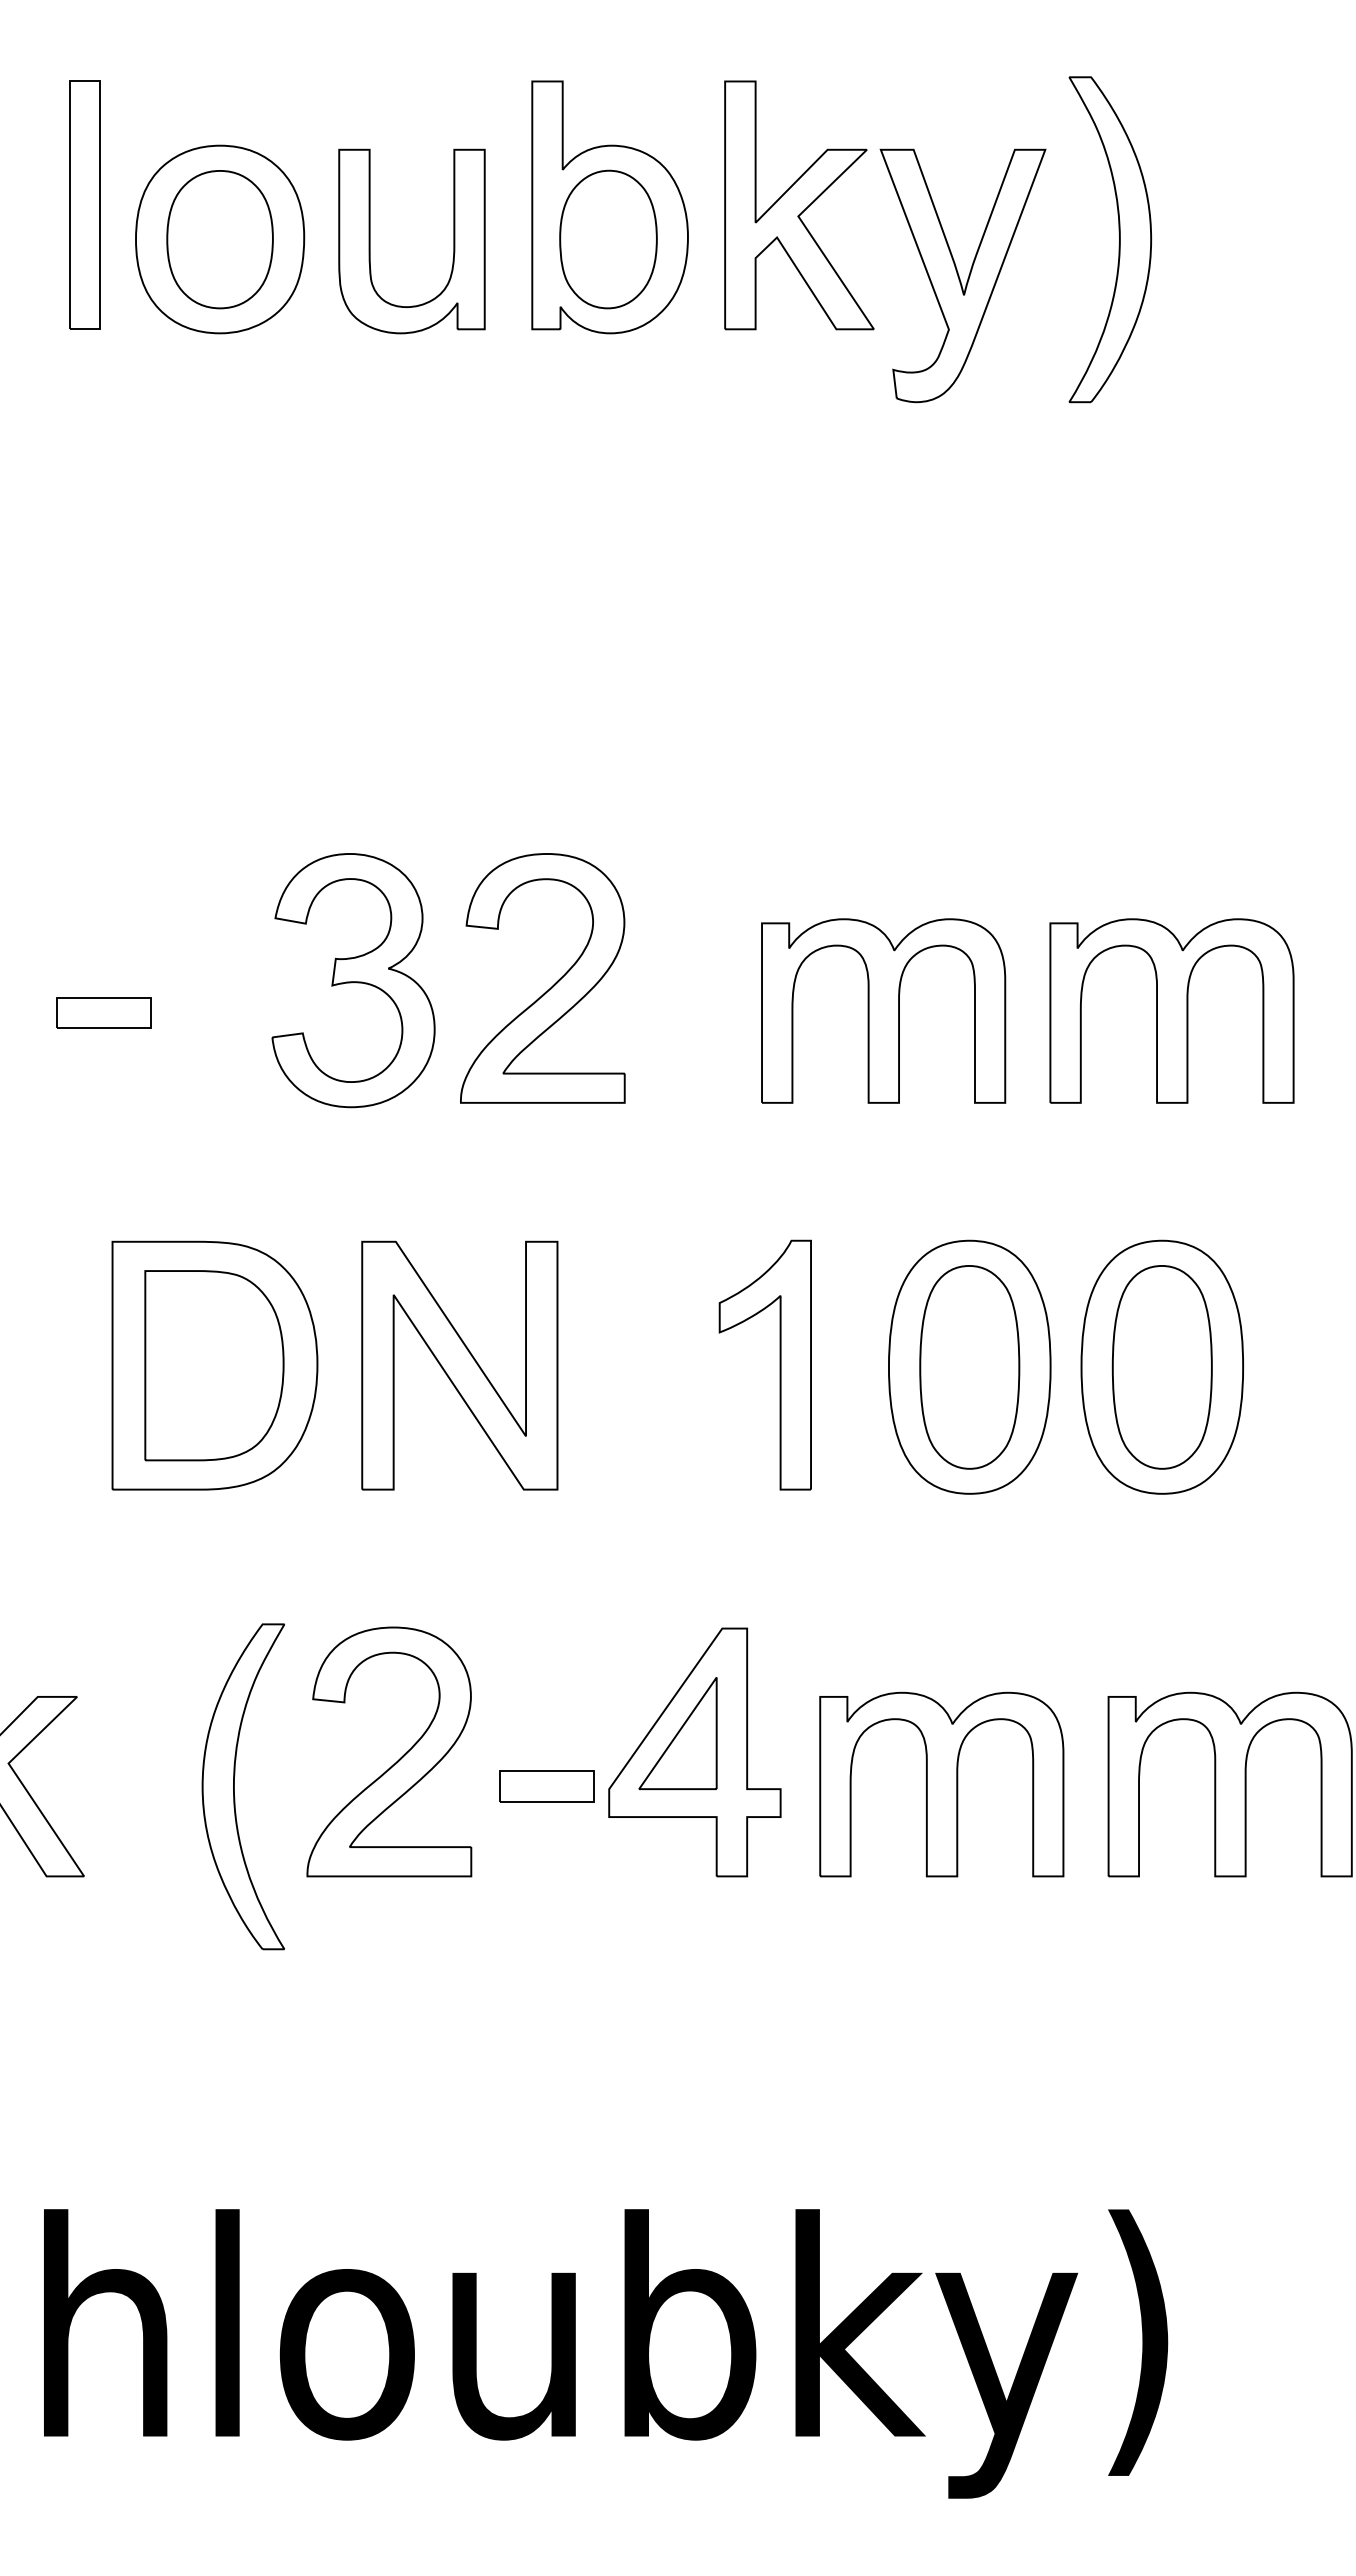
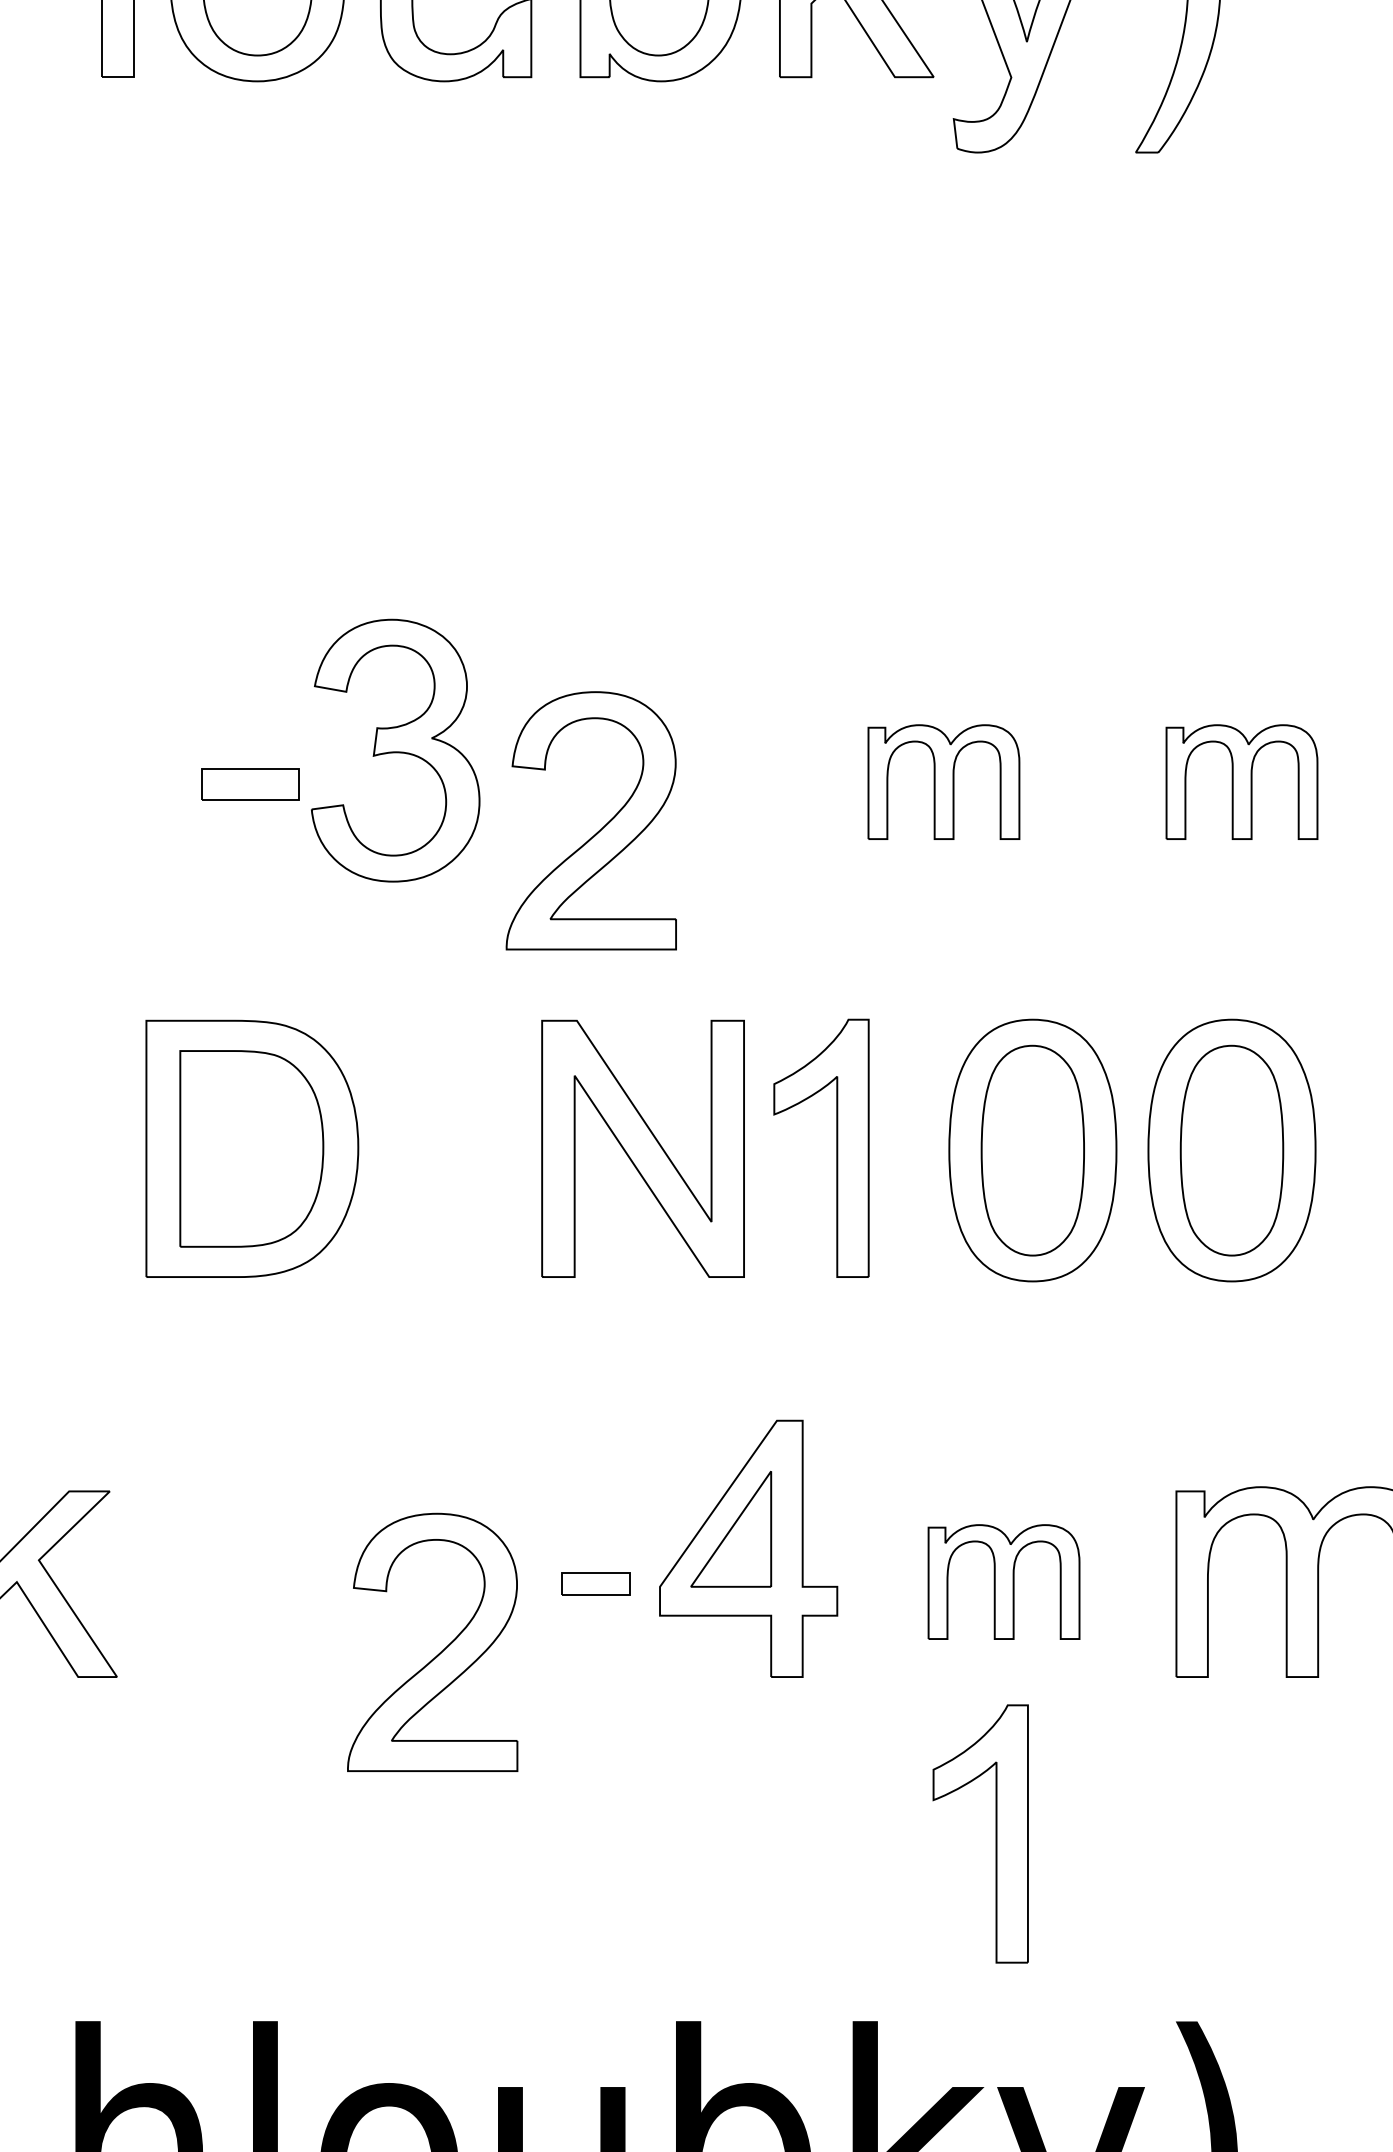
part: (551, 986) -> (600, 829), moved
part: (883, 1010) -> (943, 781), size x0.6
part: (1171, 1010) -> (1241, 781), size x0.6
part: (103, 1012) -> (249, 783), moved
part: (459, 1365) -> (642, 1148), moved
part: (398, 1759) -> (442, 1650), moved
part: (941, 1784) -> (1003, 1582), size x0.6
part: (234, 1786) -> (272, 1584), removed
part: (546, 1786) -> (595, 1584), size x0.7
part: (933, 2027) -> (995, 1833), added

